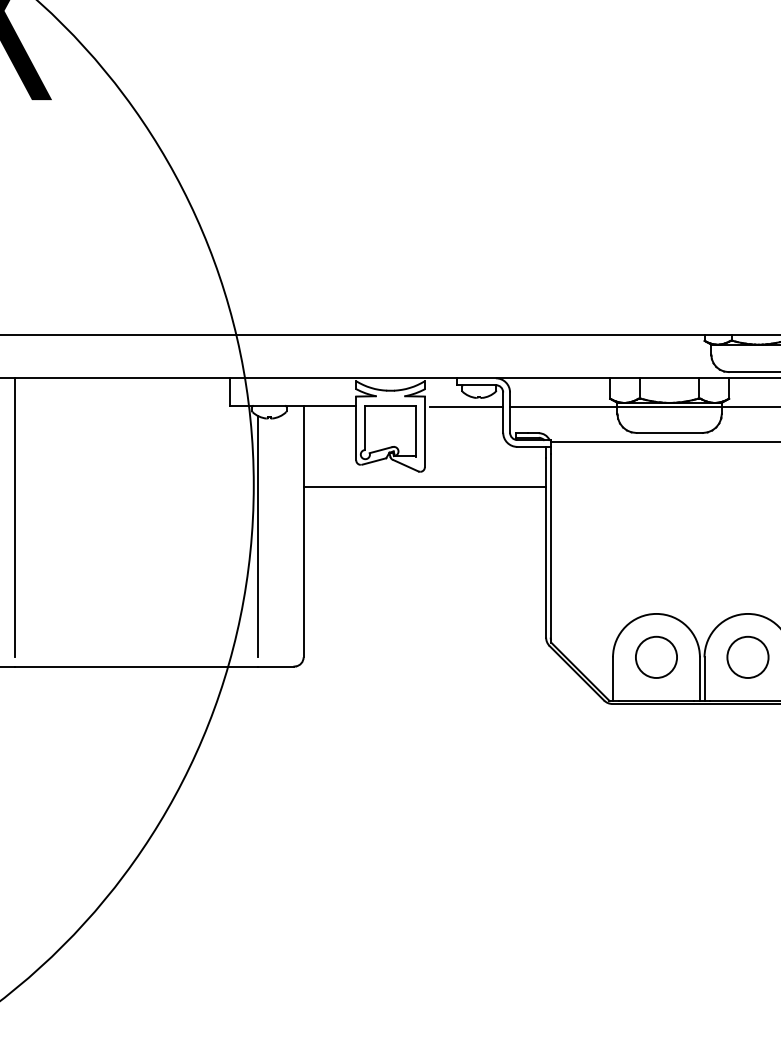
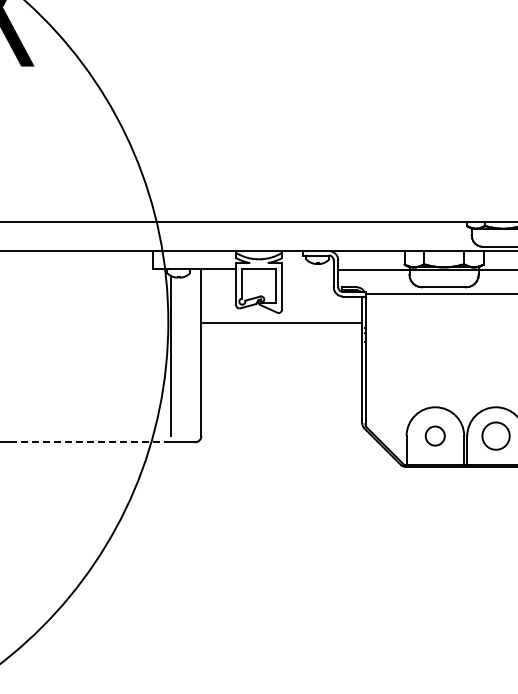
line: (466, 406) -> (309, 269), removed
line: (15, 517) -> (10, 343), removed
circle: (655, 656) -> (434, 435), size x0.7
line: (137, 667) -> (91, 442), solid -> dashed

